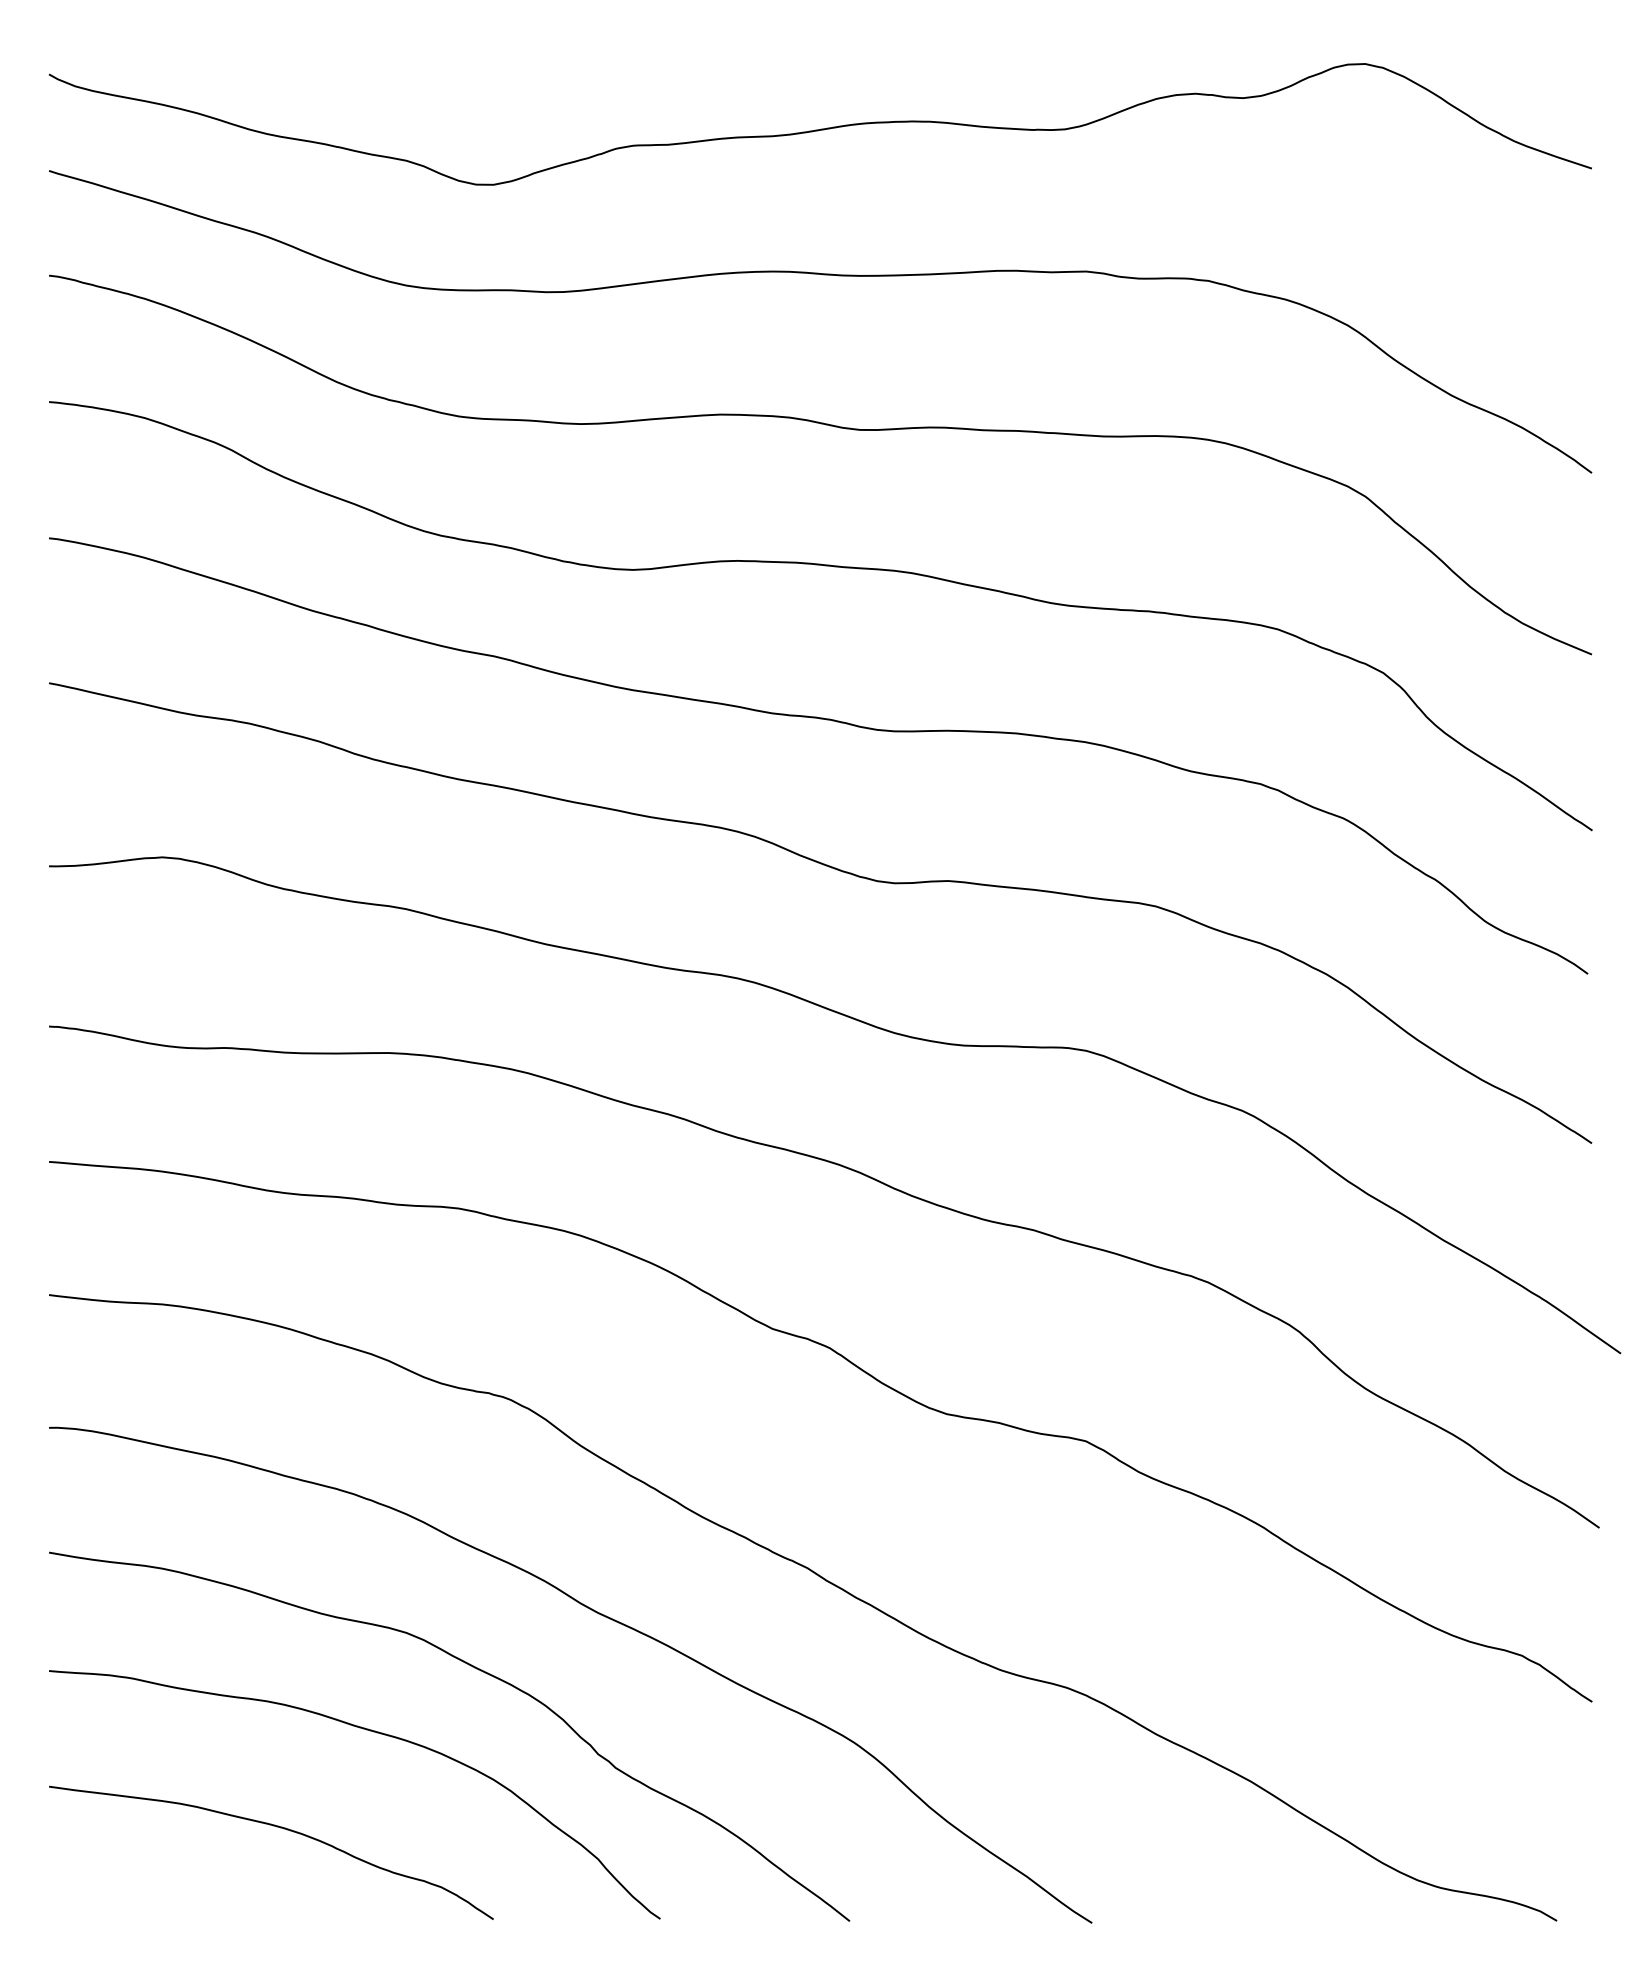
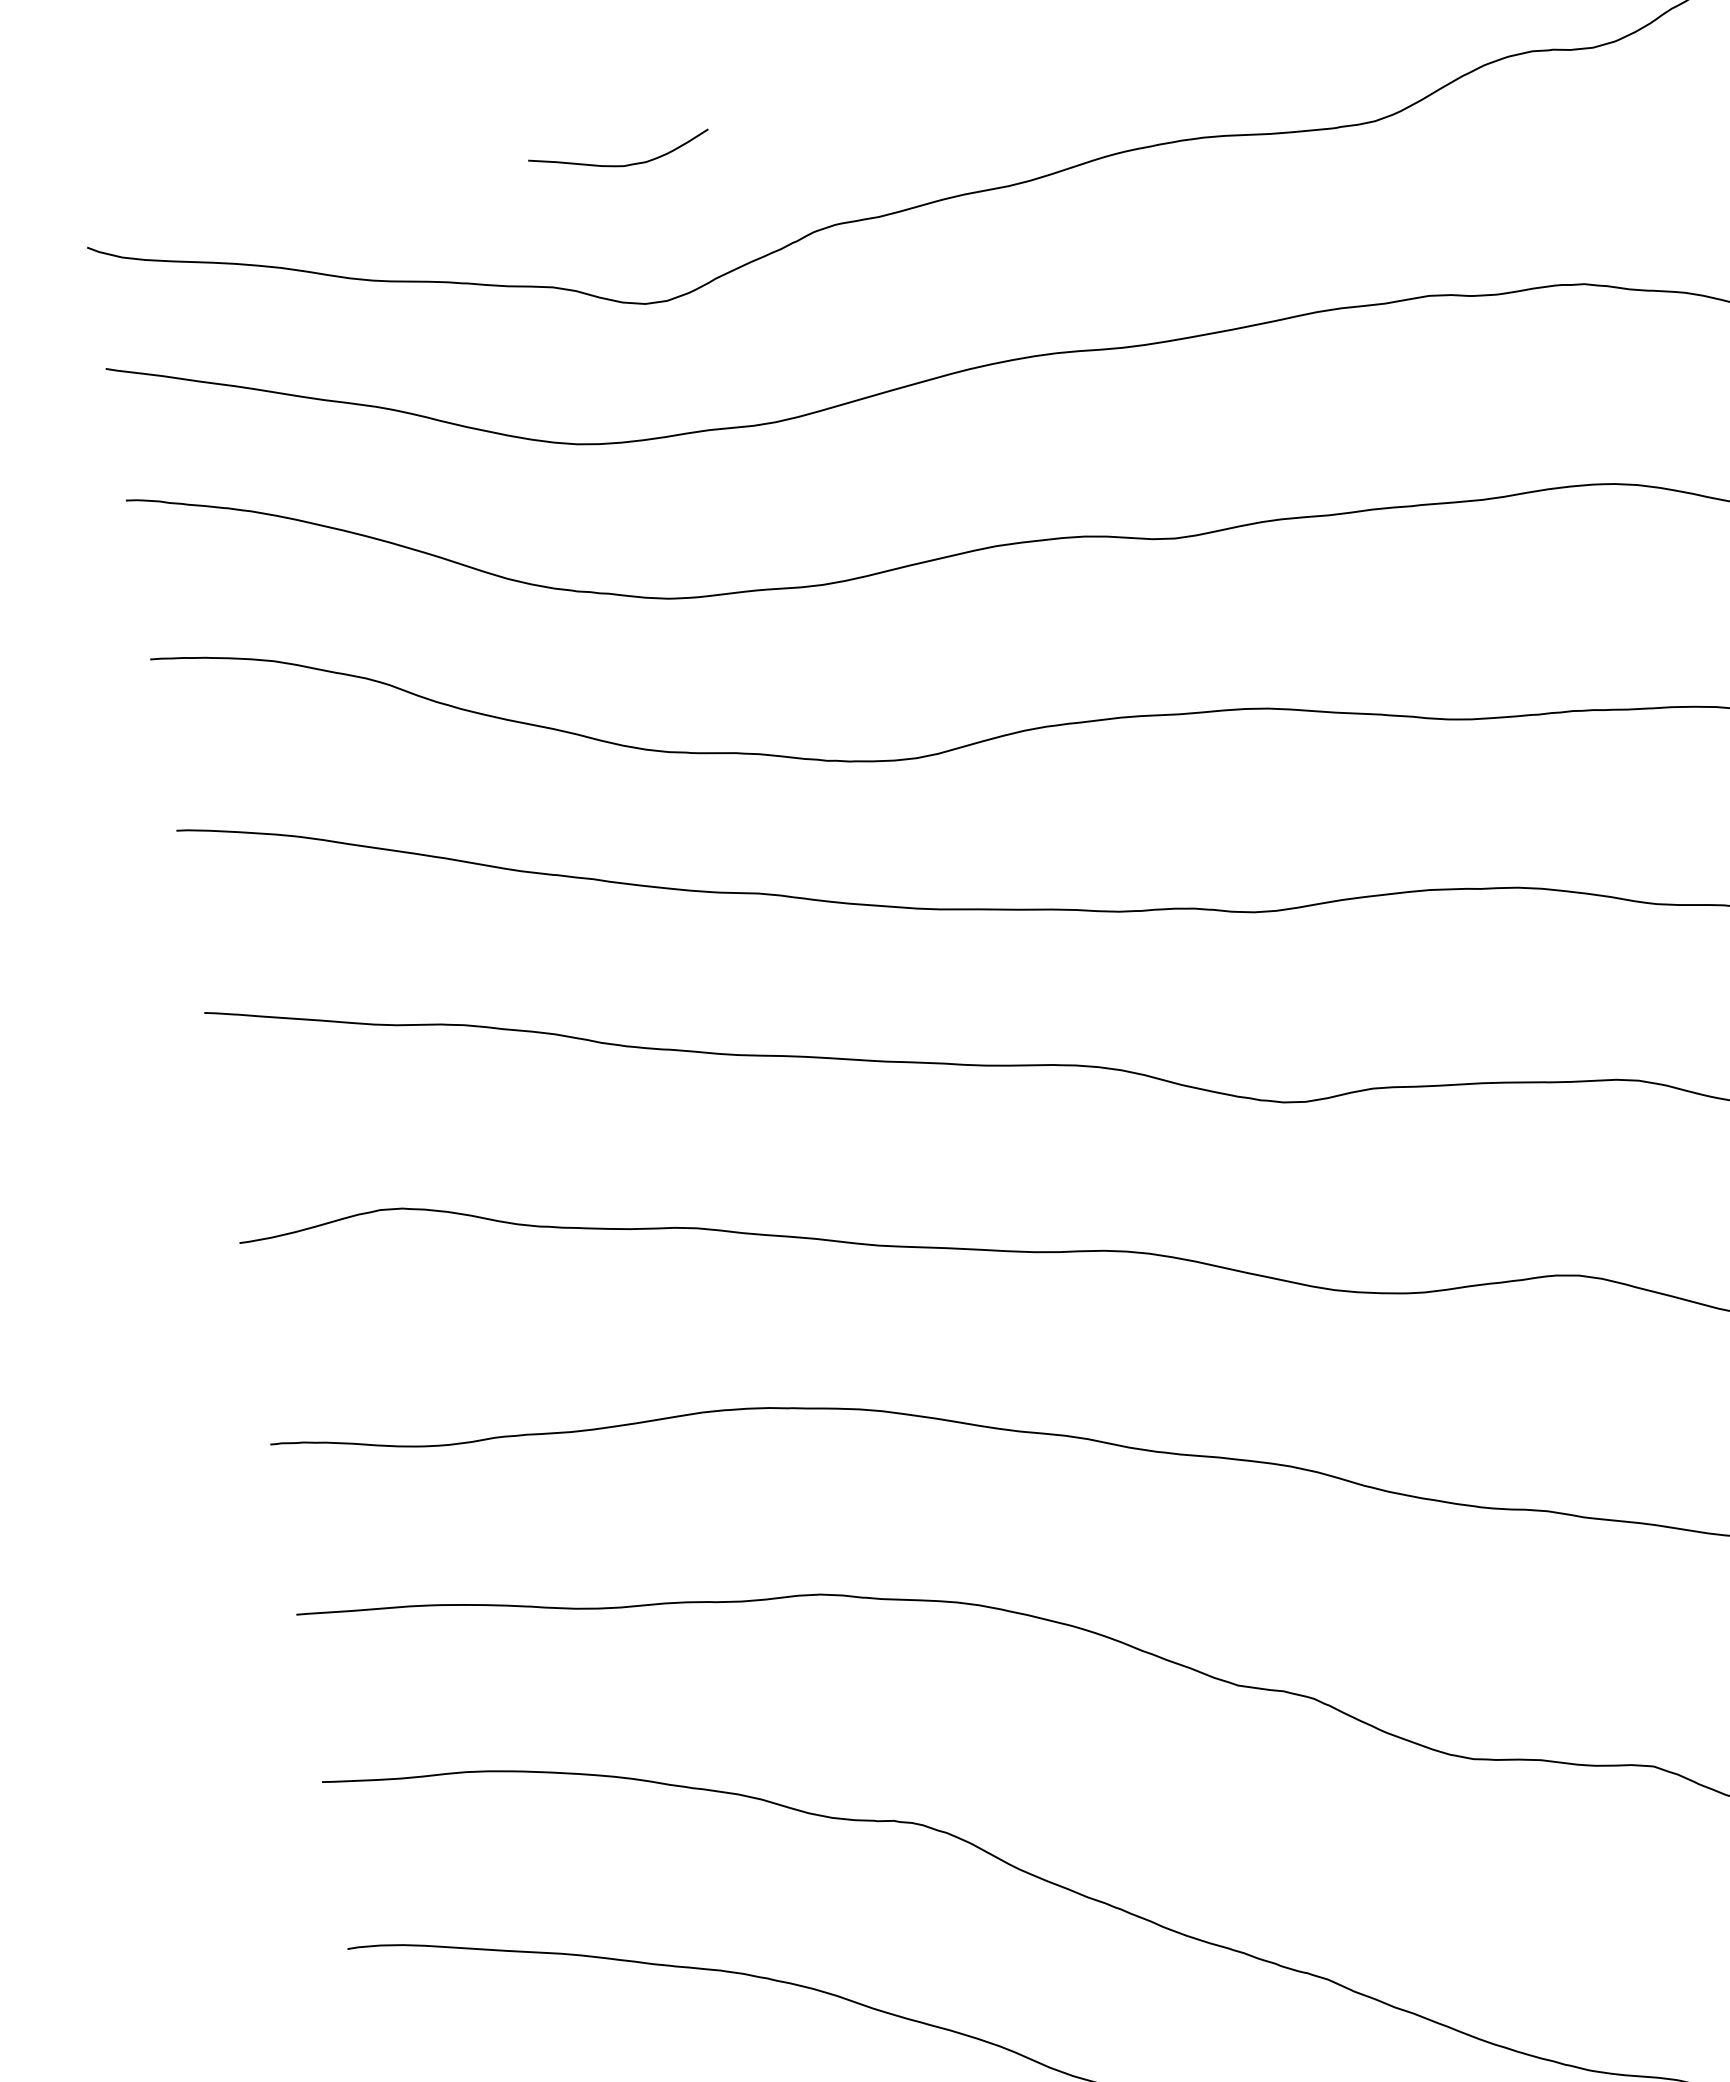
curve: (473, 73) -> (620, 164), added

